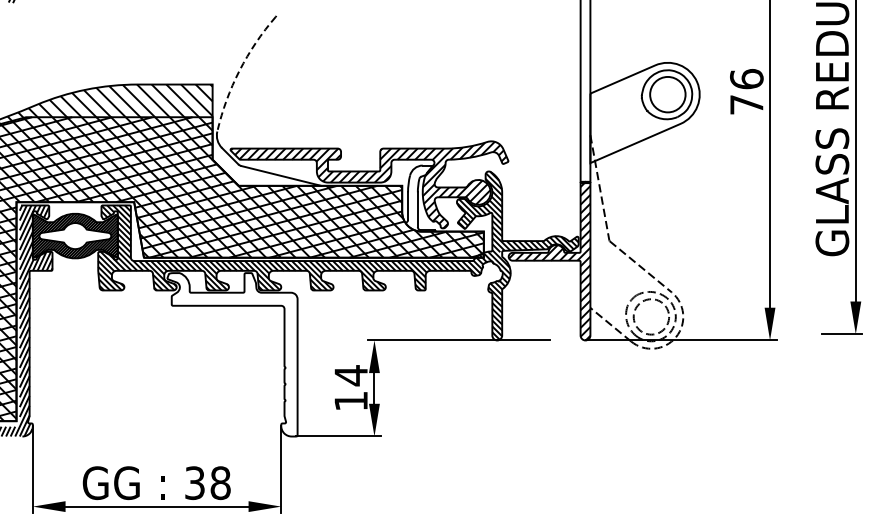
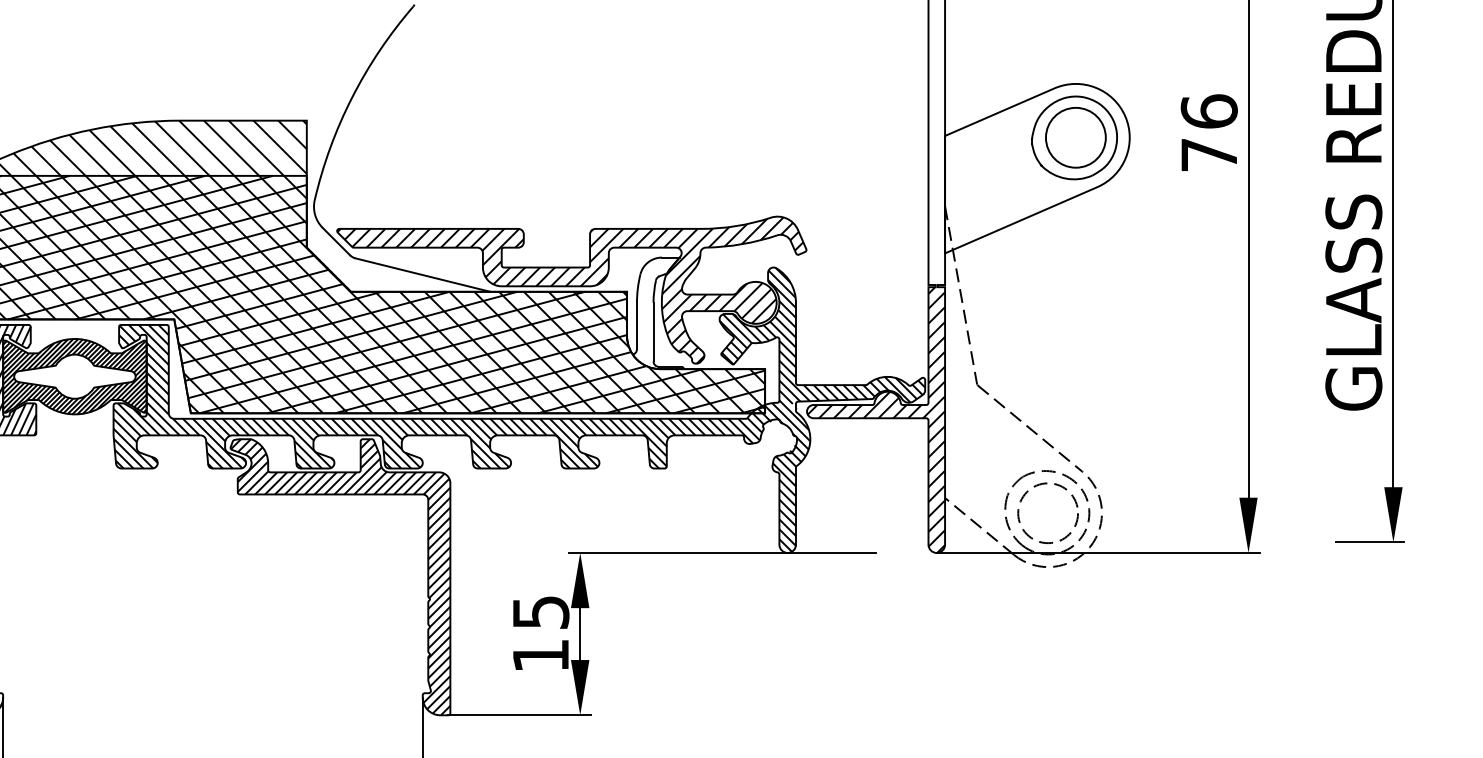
arc: (239, 70) -> (352, 96), dashed -> solid
hatch: (232, 354) -> (340, 576), added
text: (351, 375) -> (541, 612), 14 -> 15

